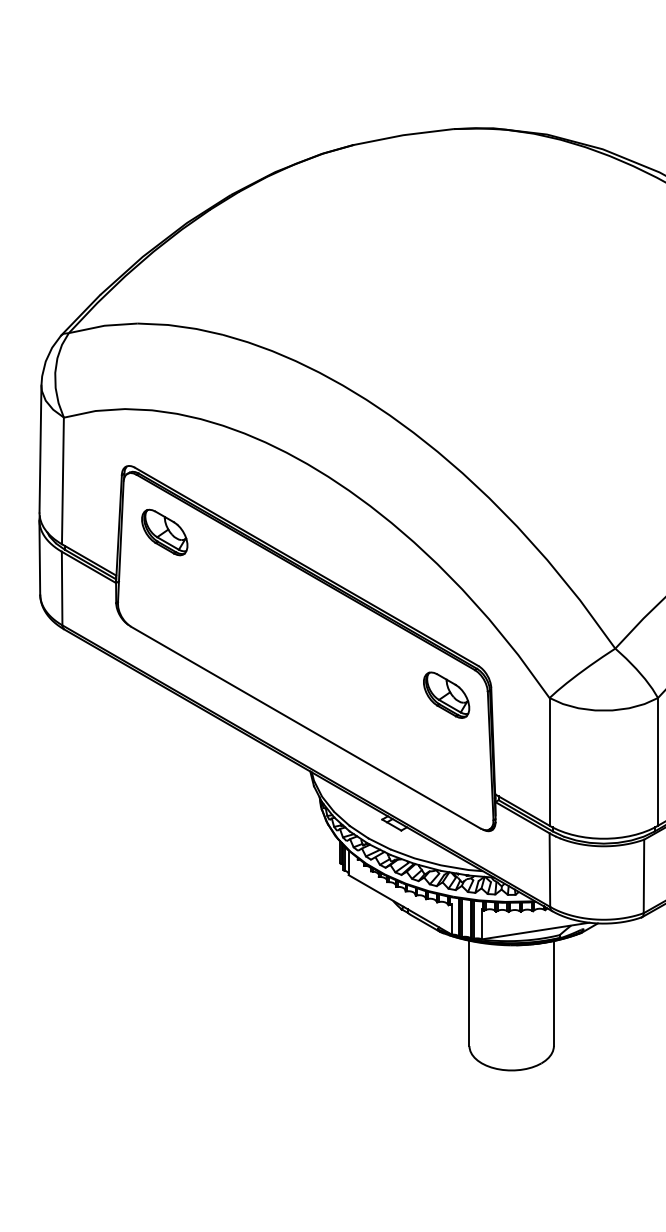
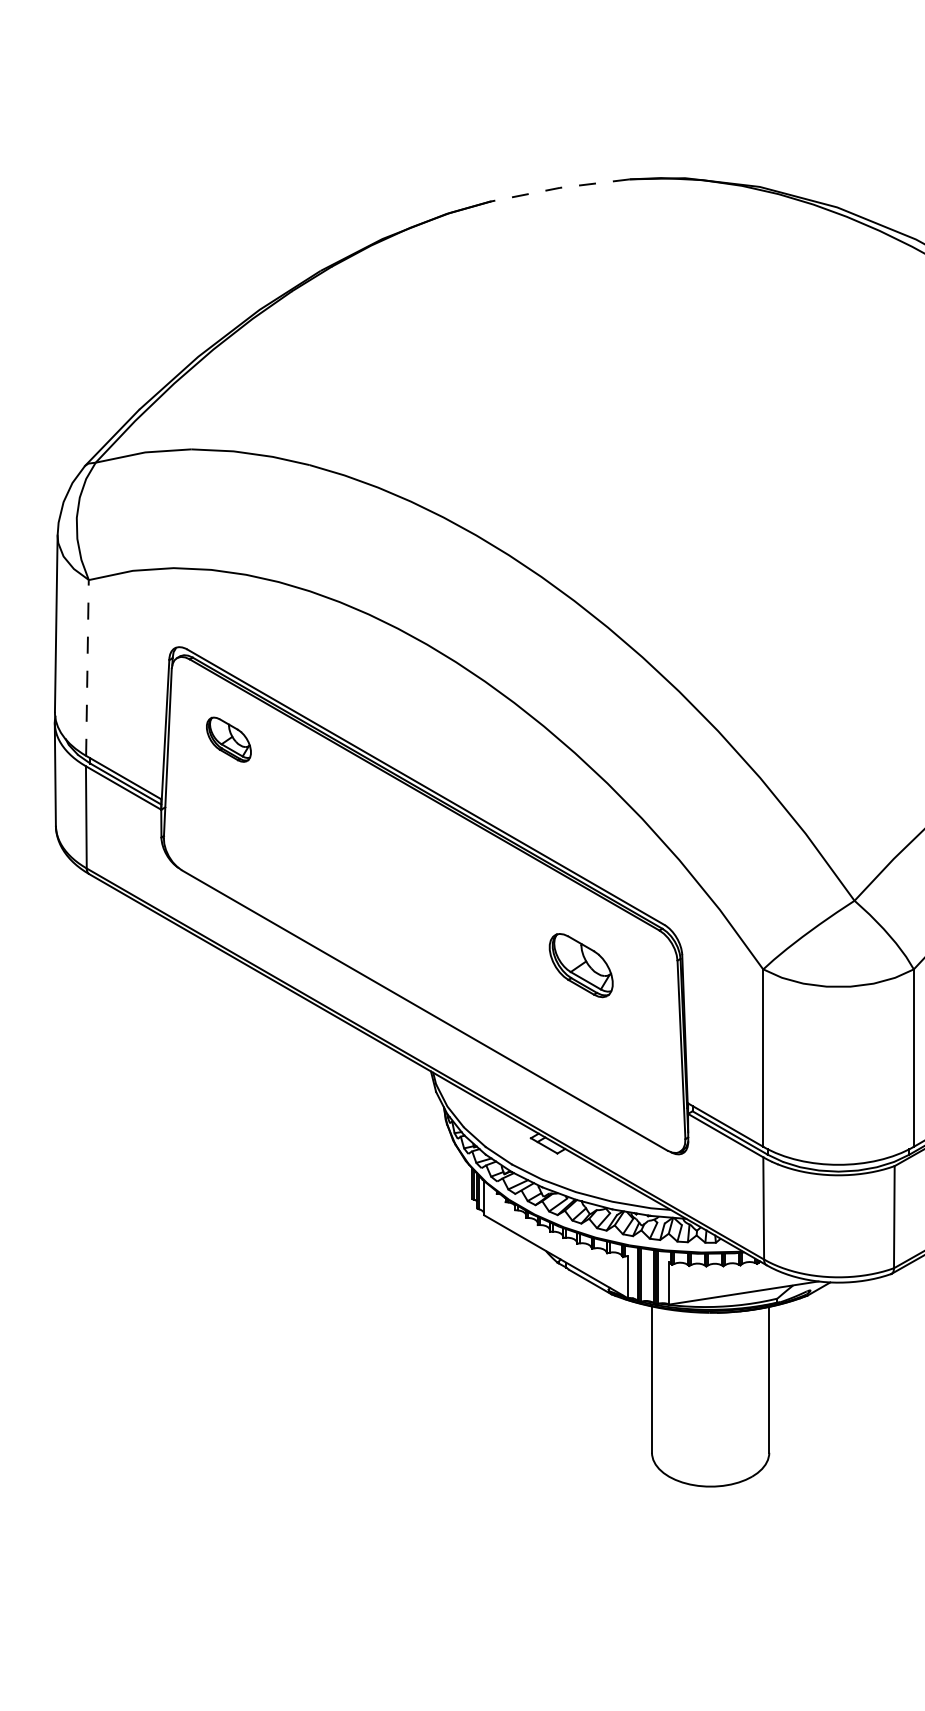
line: (402, 134) -> (559, 187), solid -> dashed
line: (62, 480) -> (87, 667), solid -> dashed
part: (164, 532) -> (228, 739), size x0.7
part: (446, 695) -> (580, 965), moved

